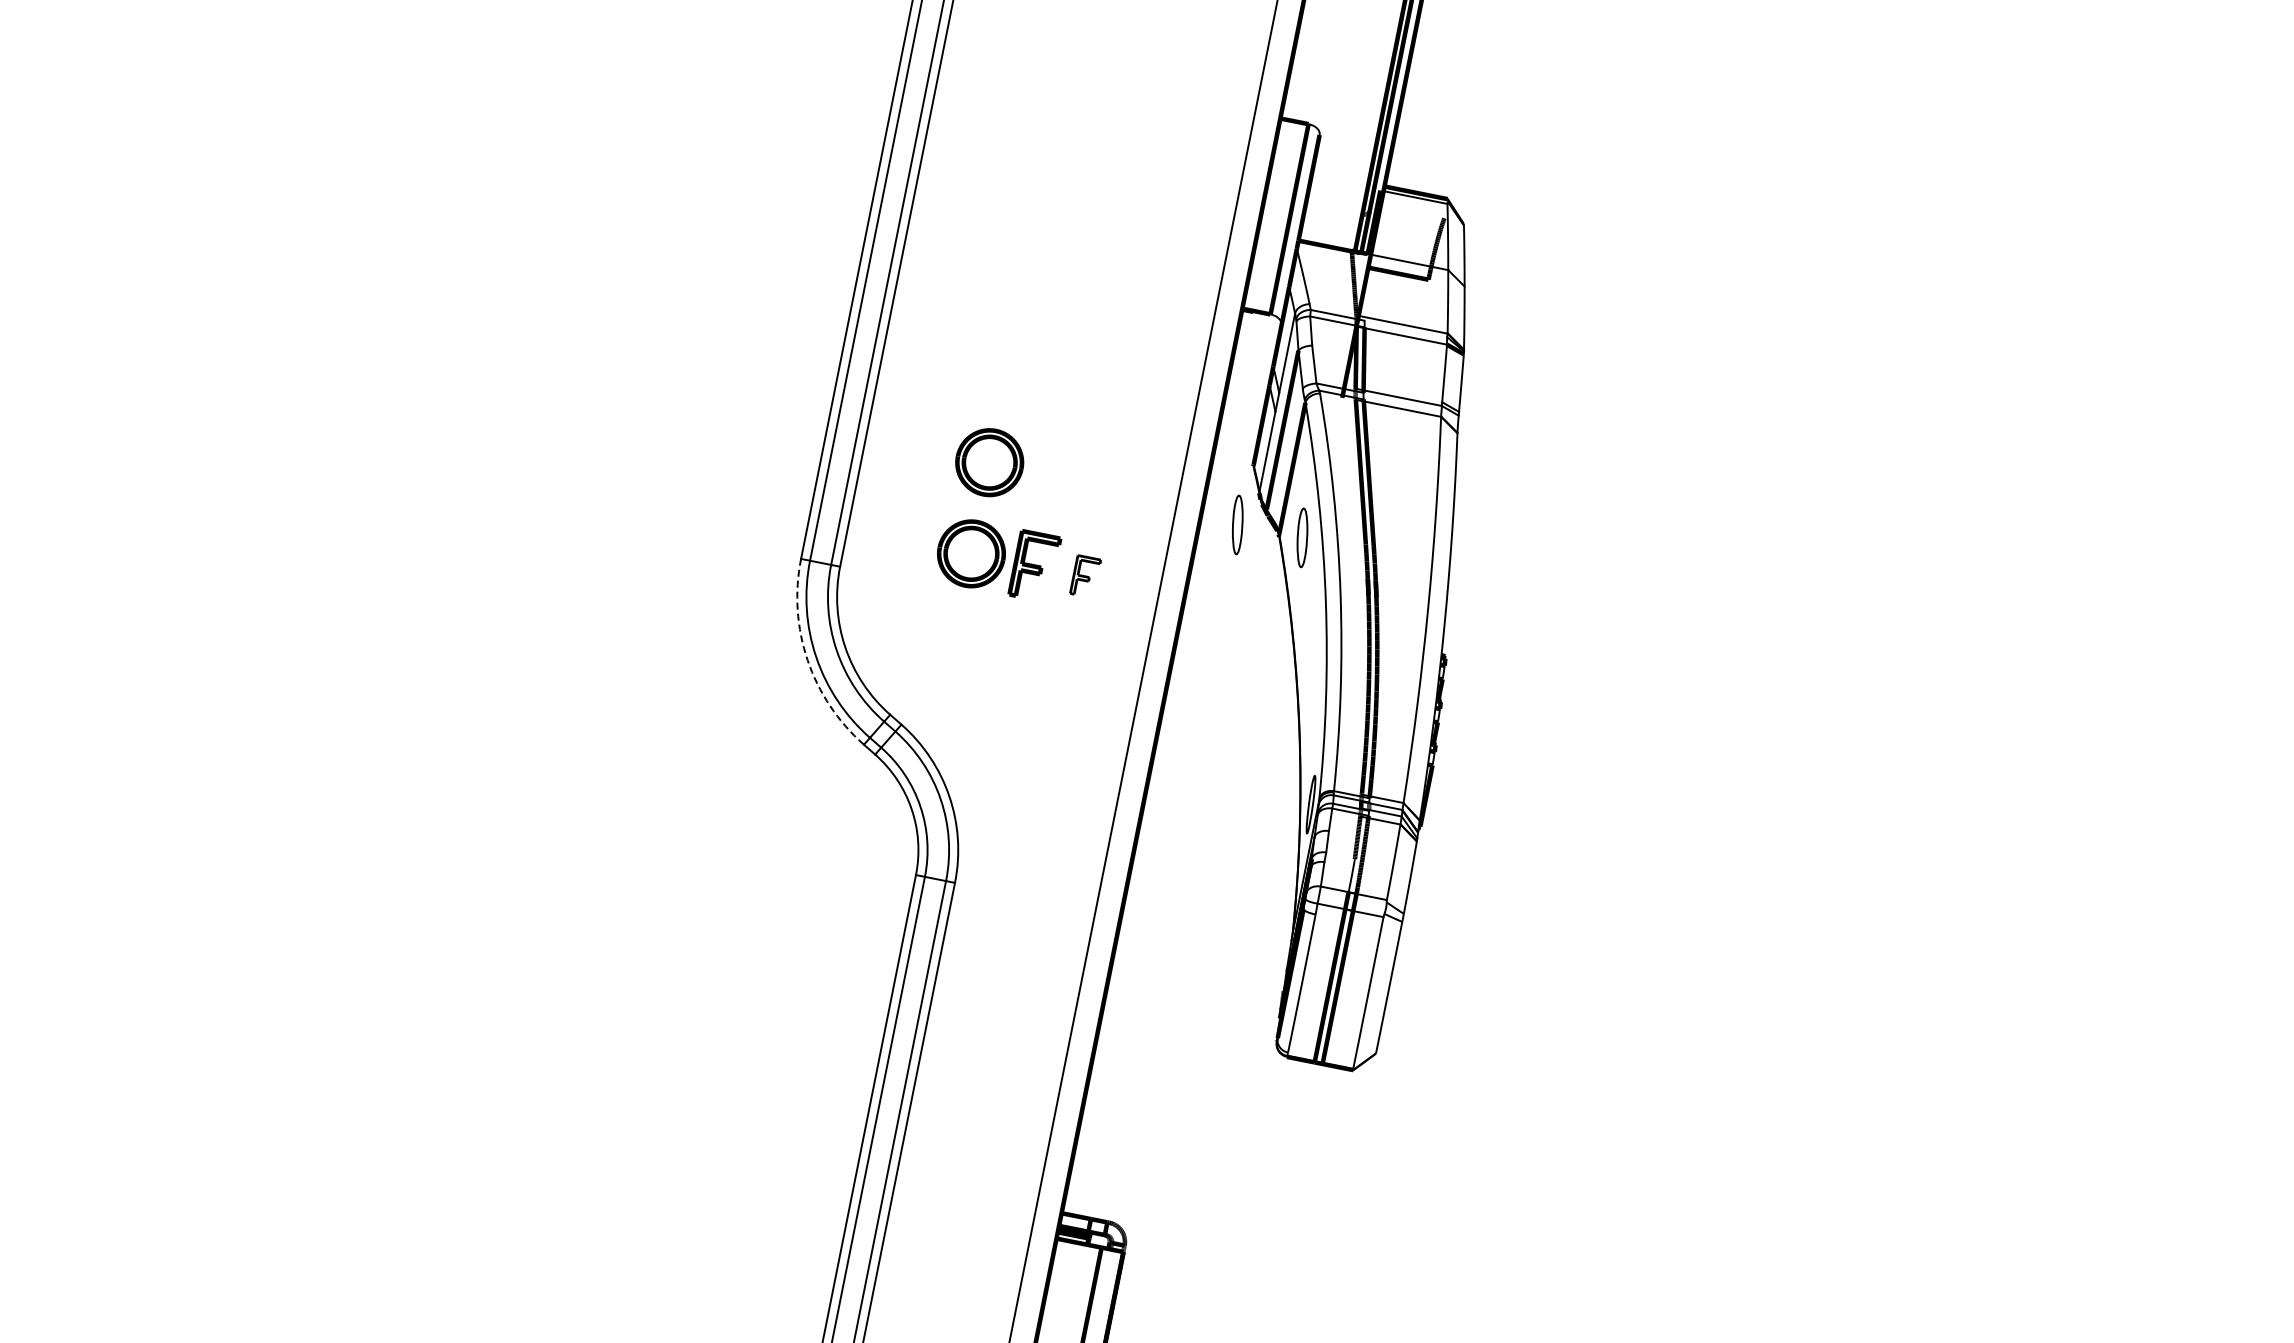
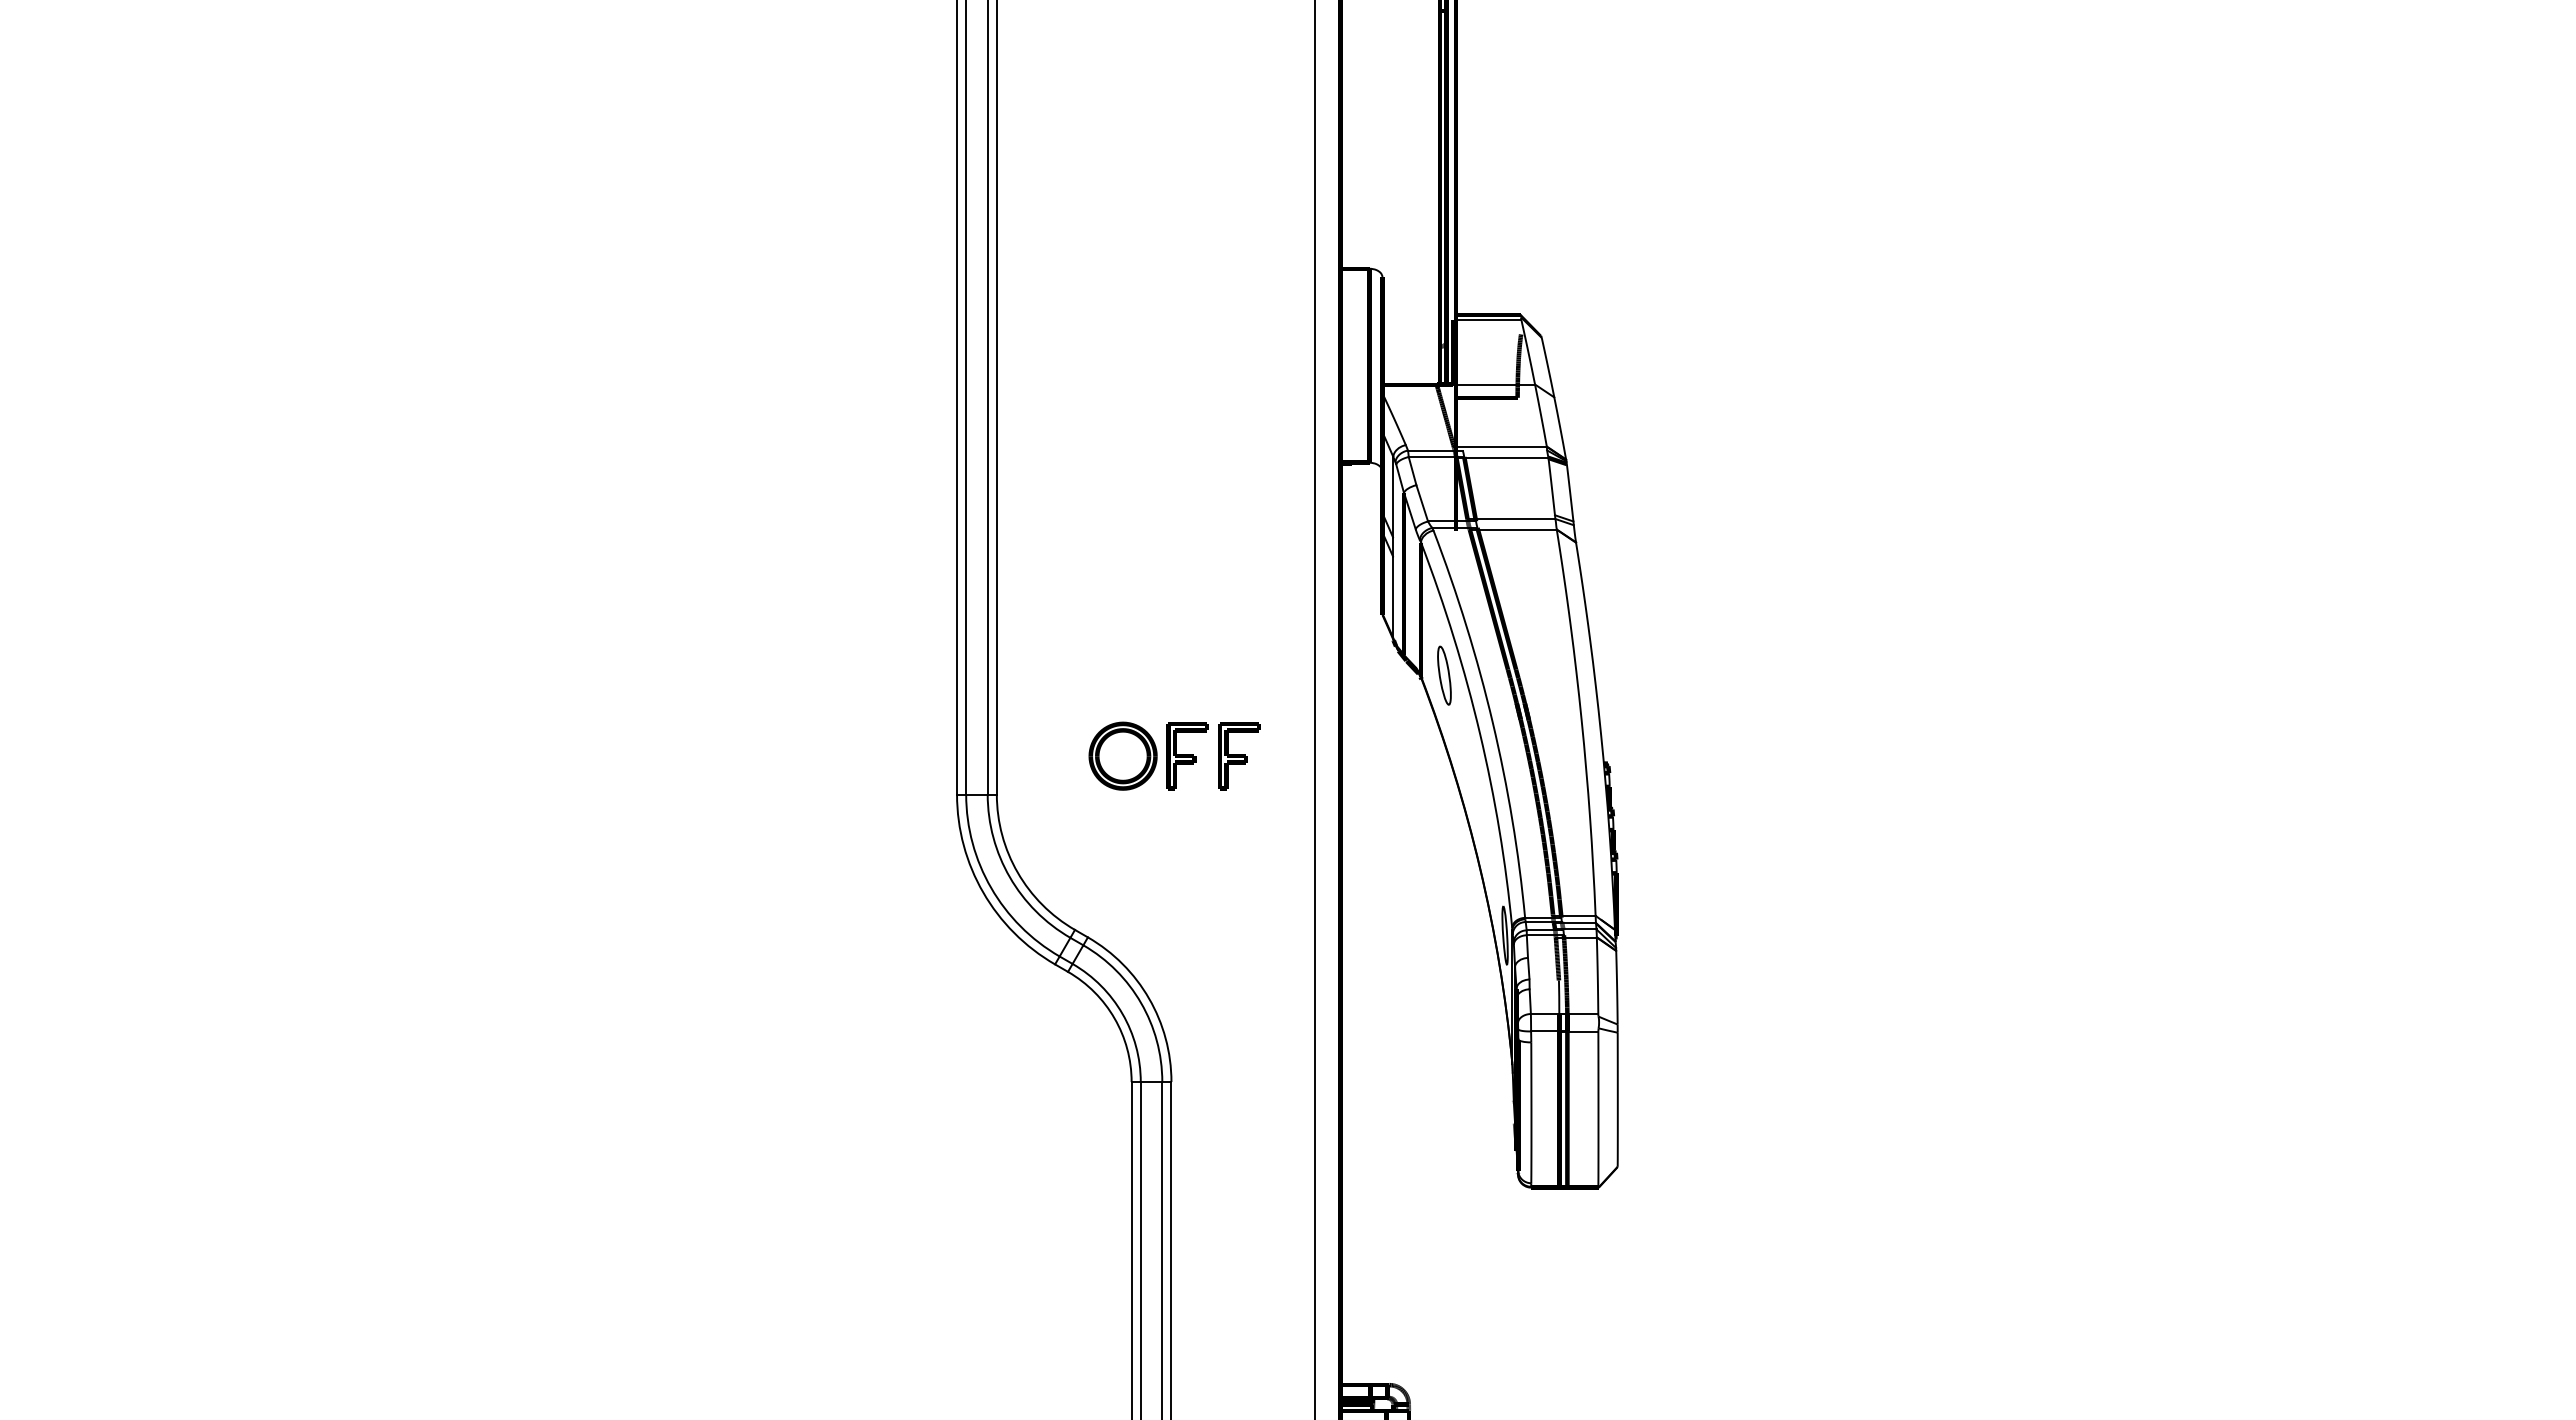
part: (989, 461) -> (1122, 662), removed
part: (1237, 524) -> (1378, 675), removed
part: (1085, 576) -> (1239, 756), size x1.67
arc: (807, 660) -> (983, 892), dashed -> solid

